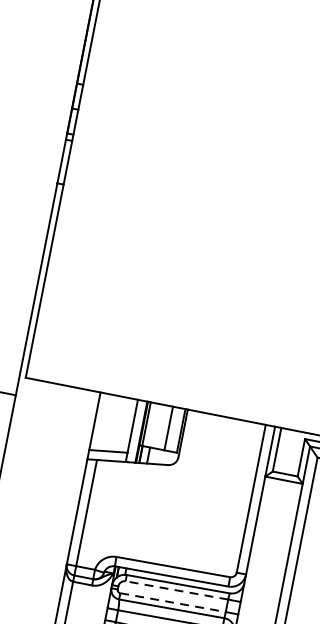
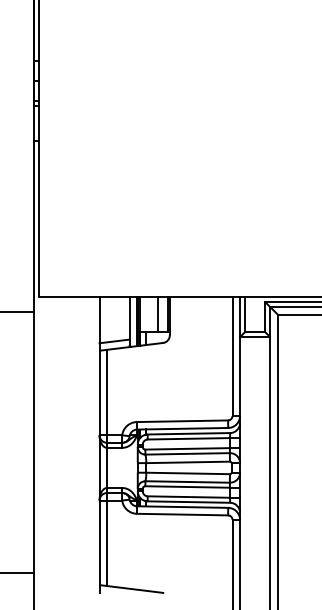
line: (176, 589) -> (188, 438), dashed -> solid
line: (174, 602) -> (188, 448), dashed -> solid

